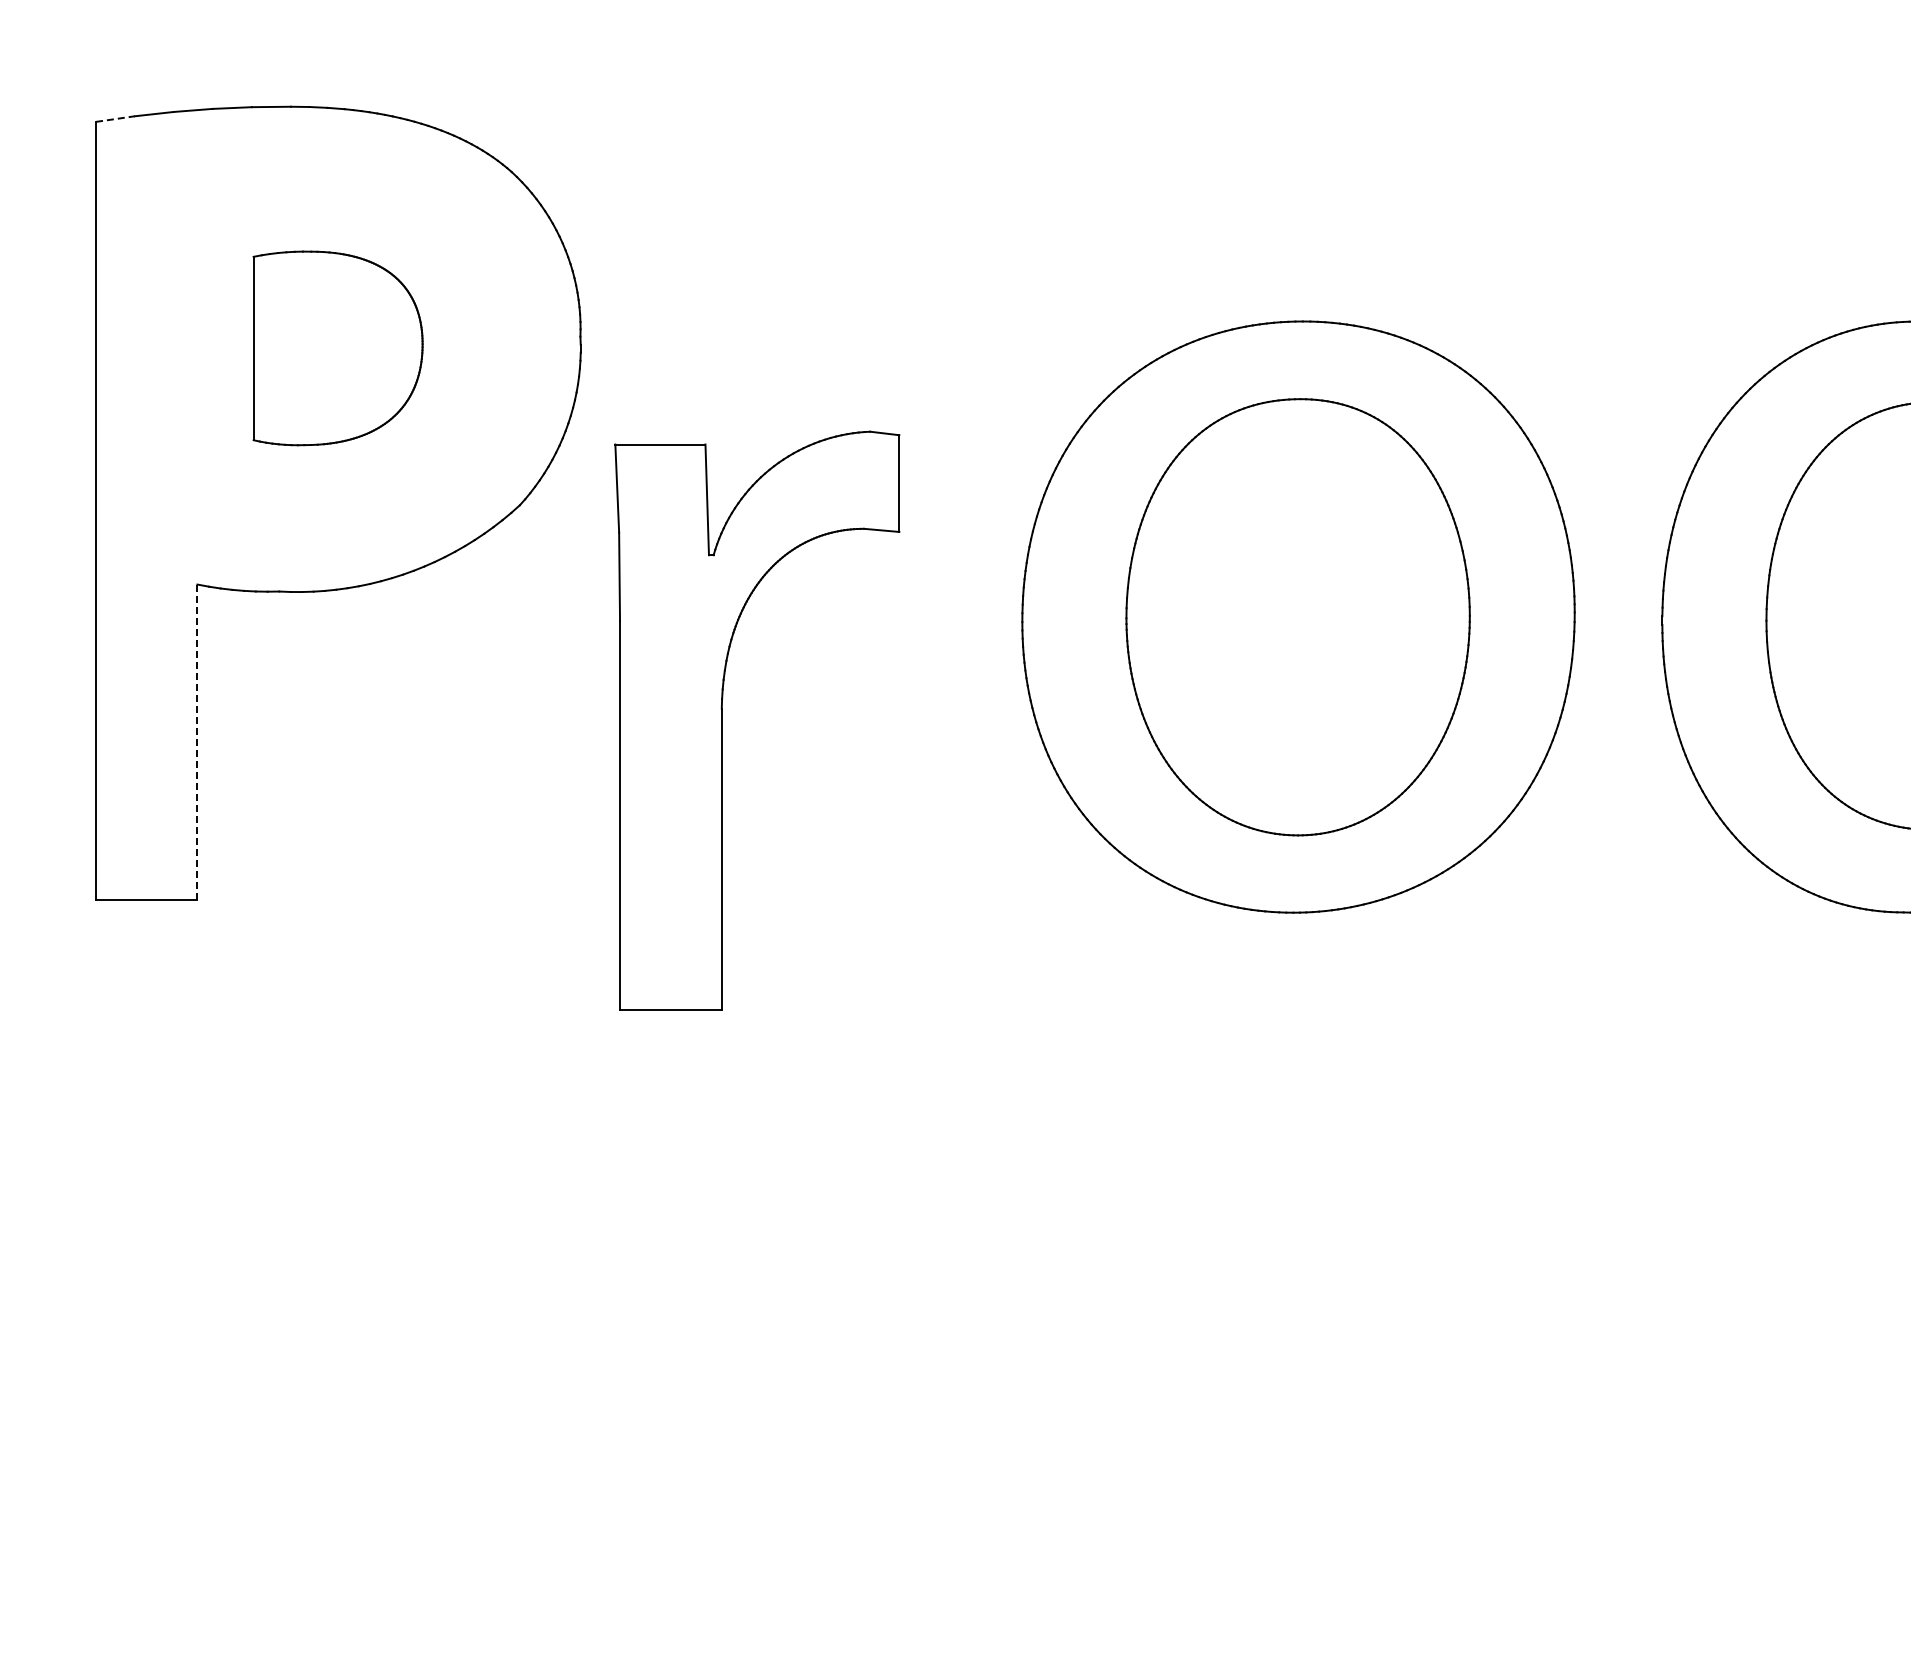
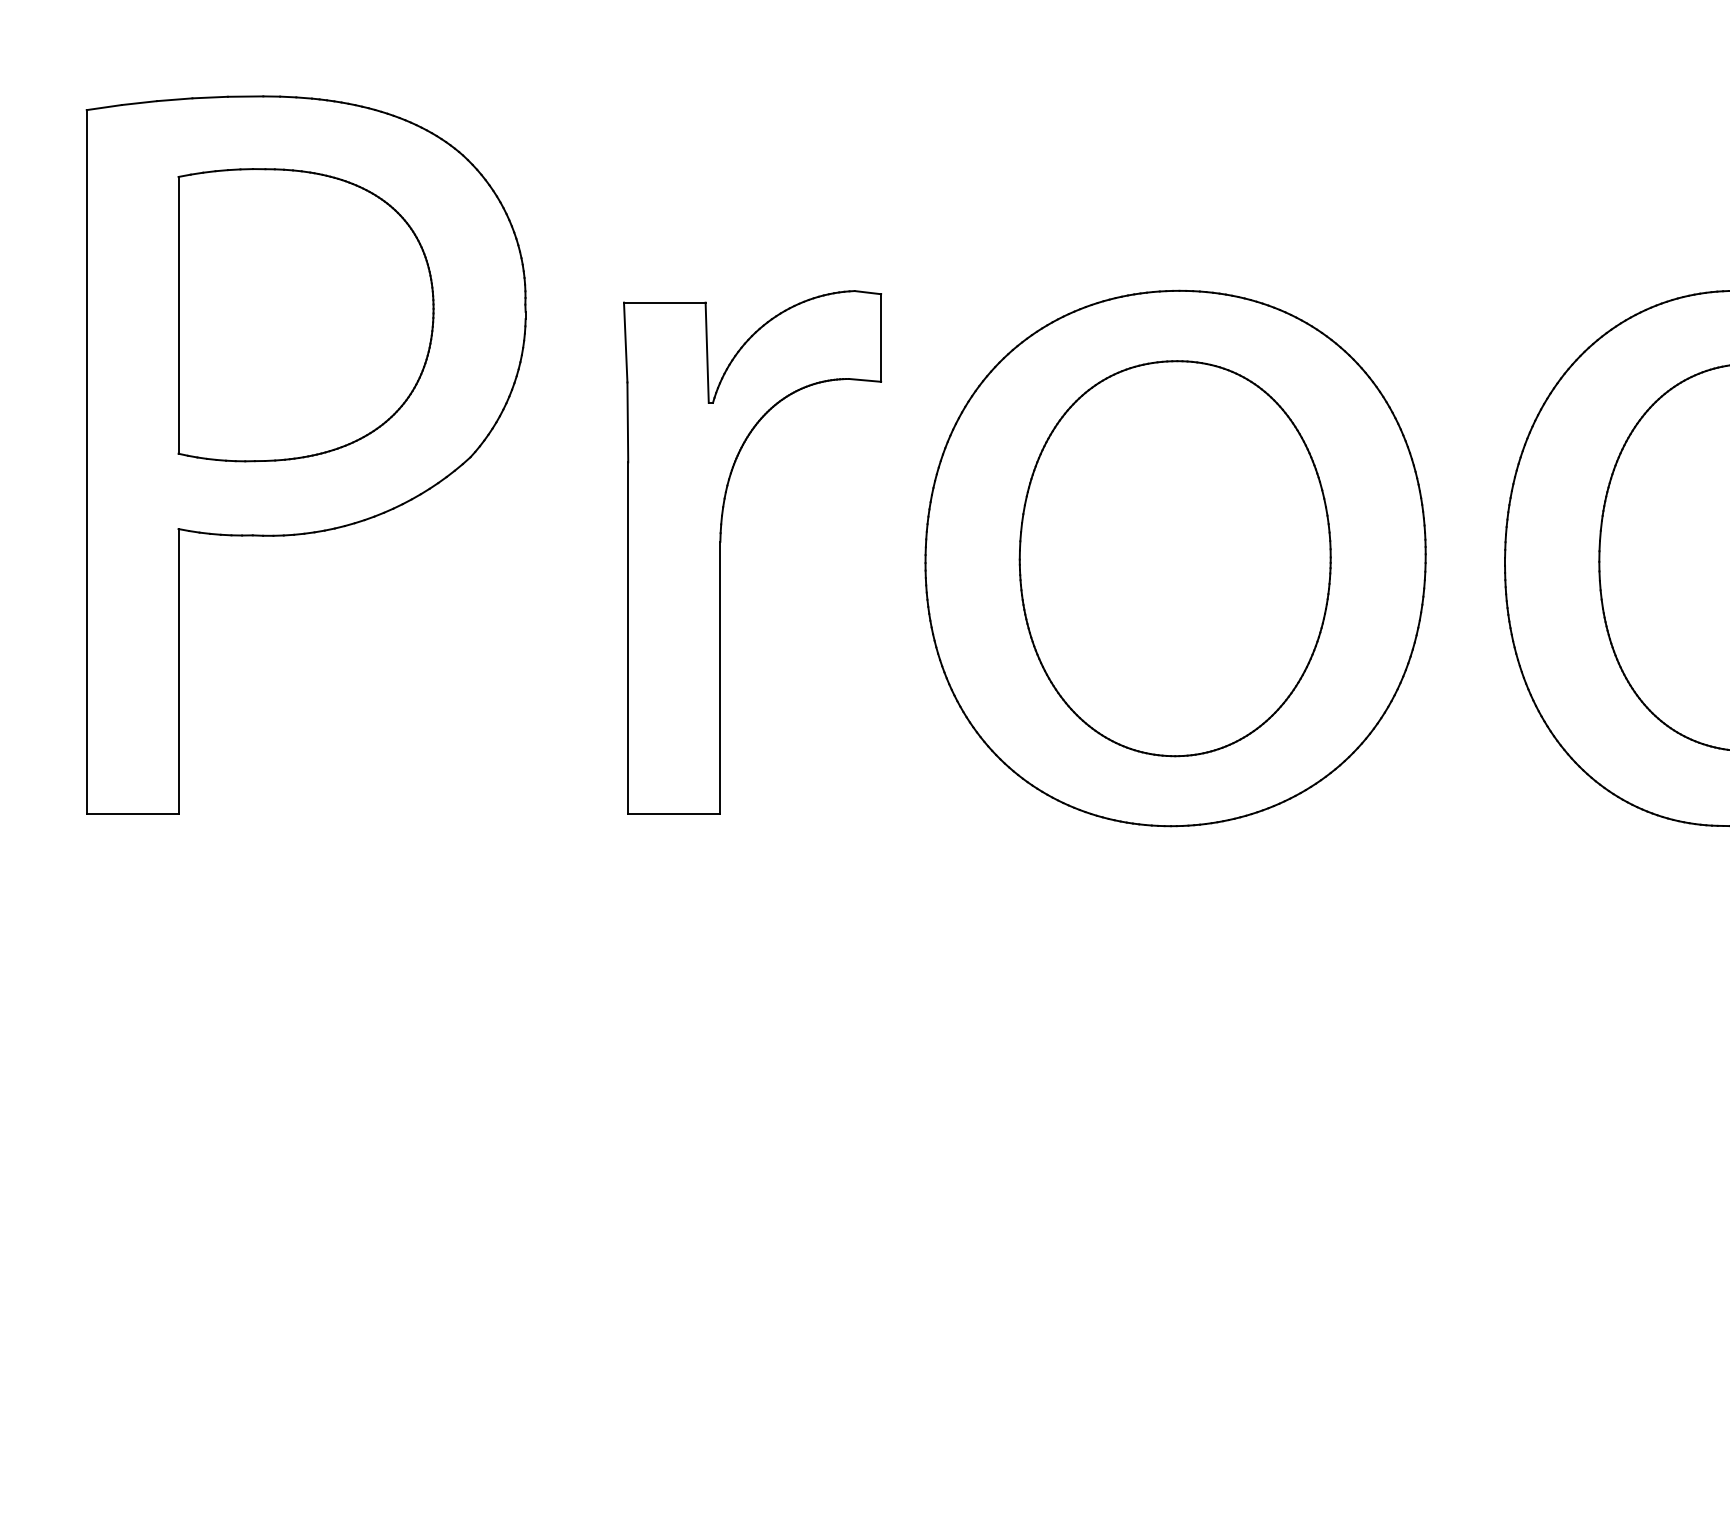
line: (115, 119) -> (104, 107), dashed -> solid
part: (337, 348) -> (305, 315), size x1.67
part: (722, 720) -> (721, 552), moved
line: (197, 742) -> (178, 672), dashed -> solid

